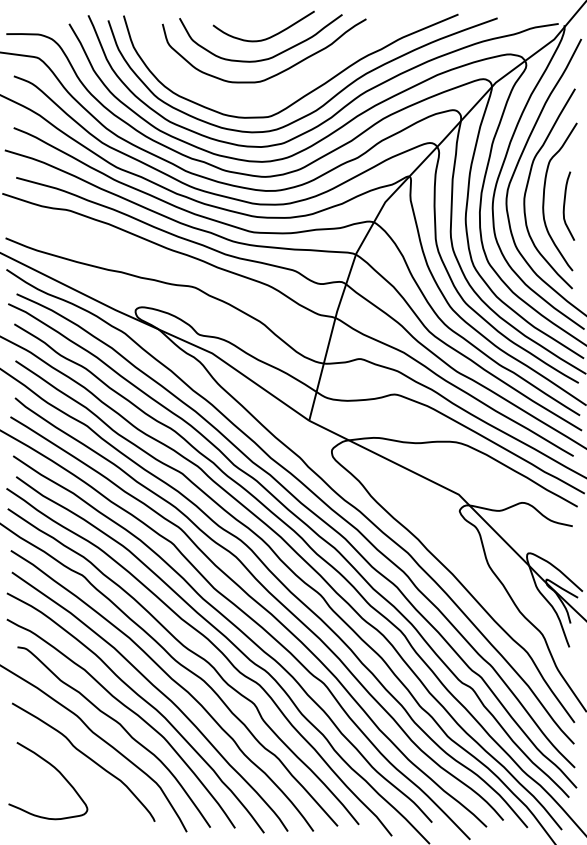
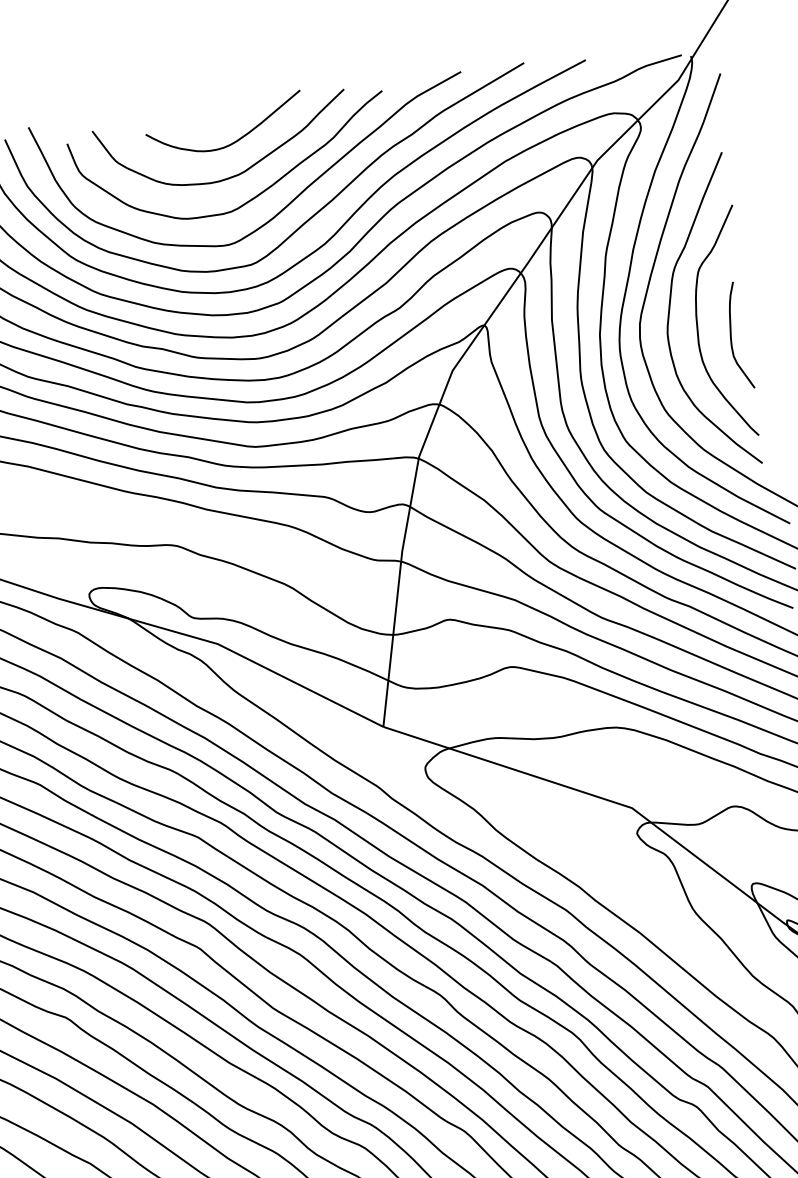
curve: (296, 81) -> (287, 203), added

